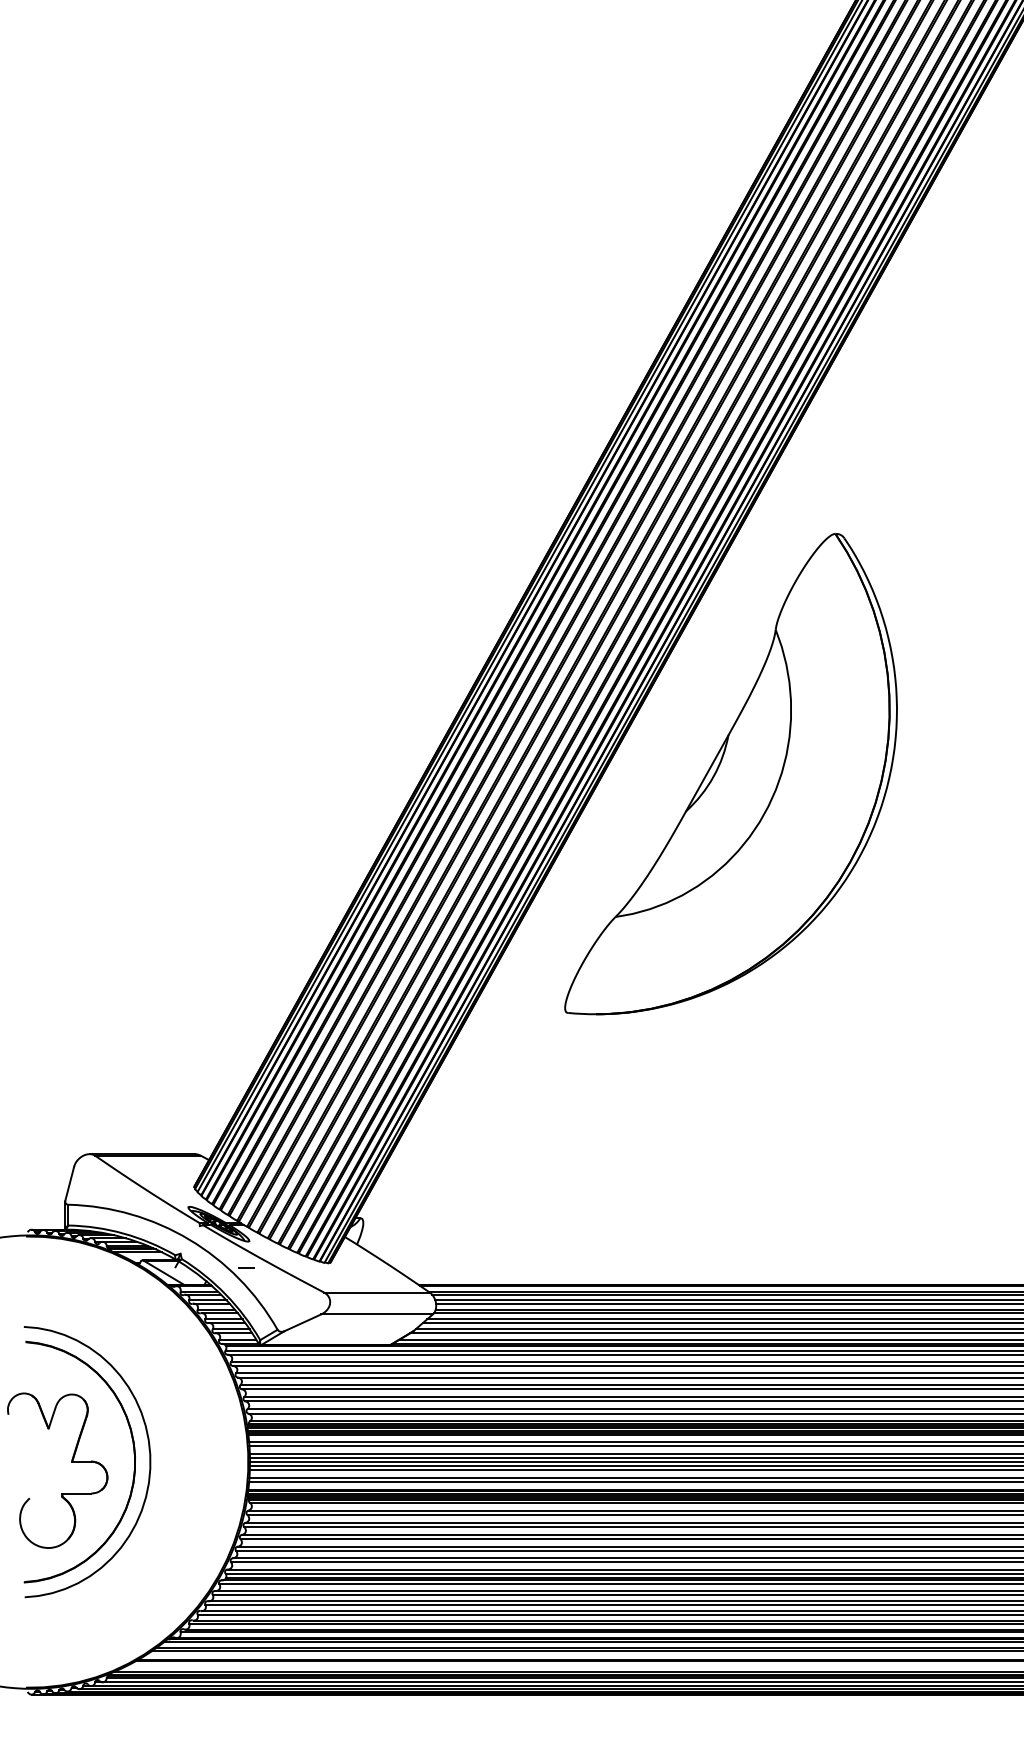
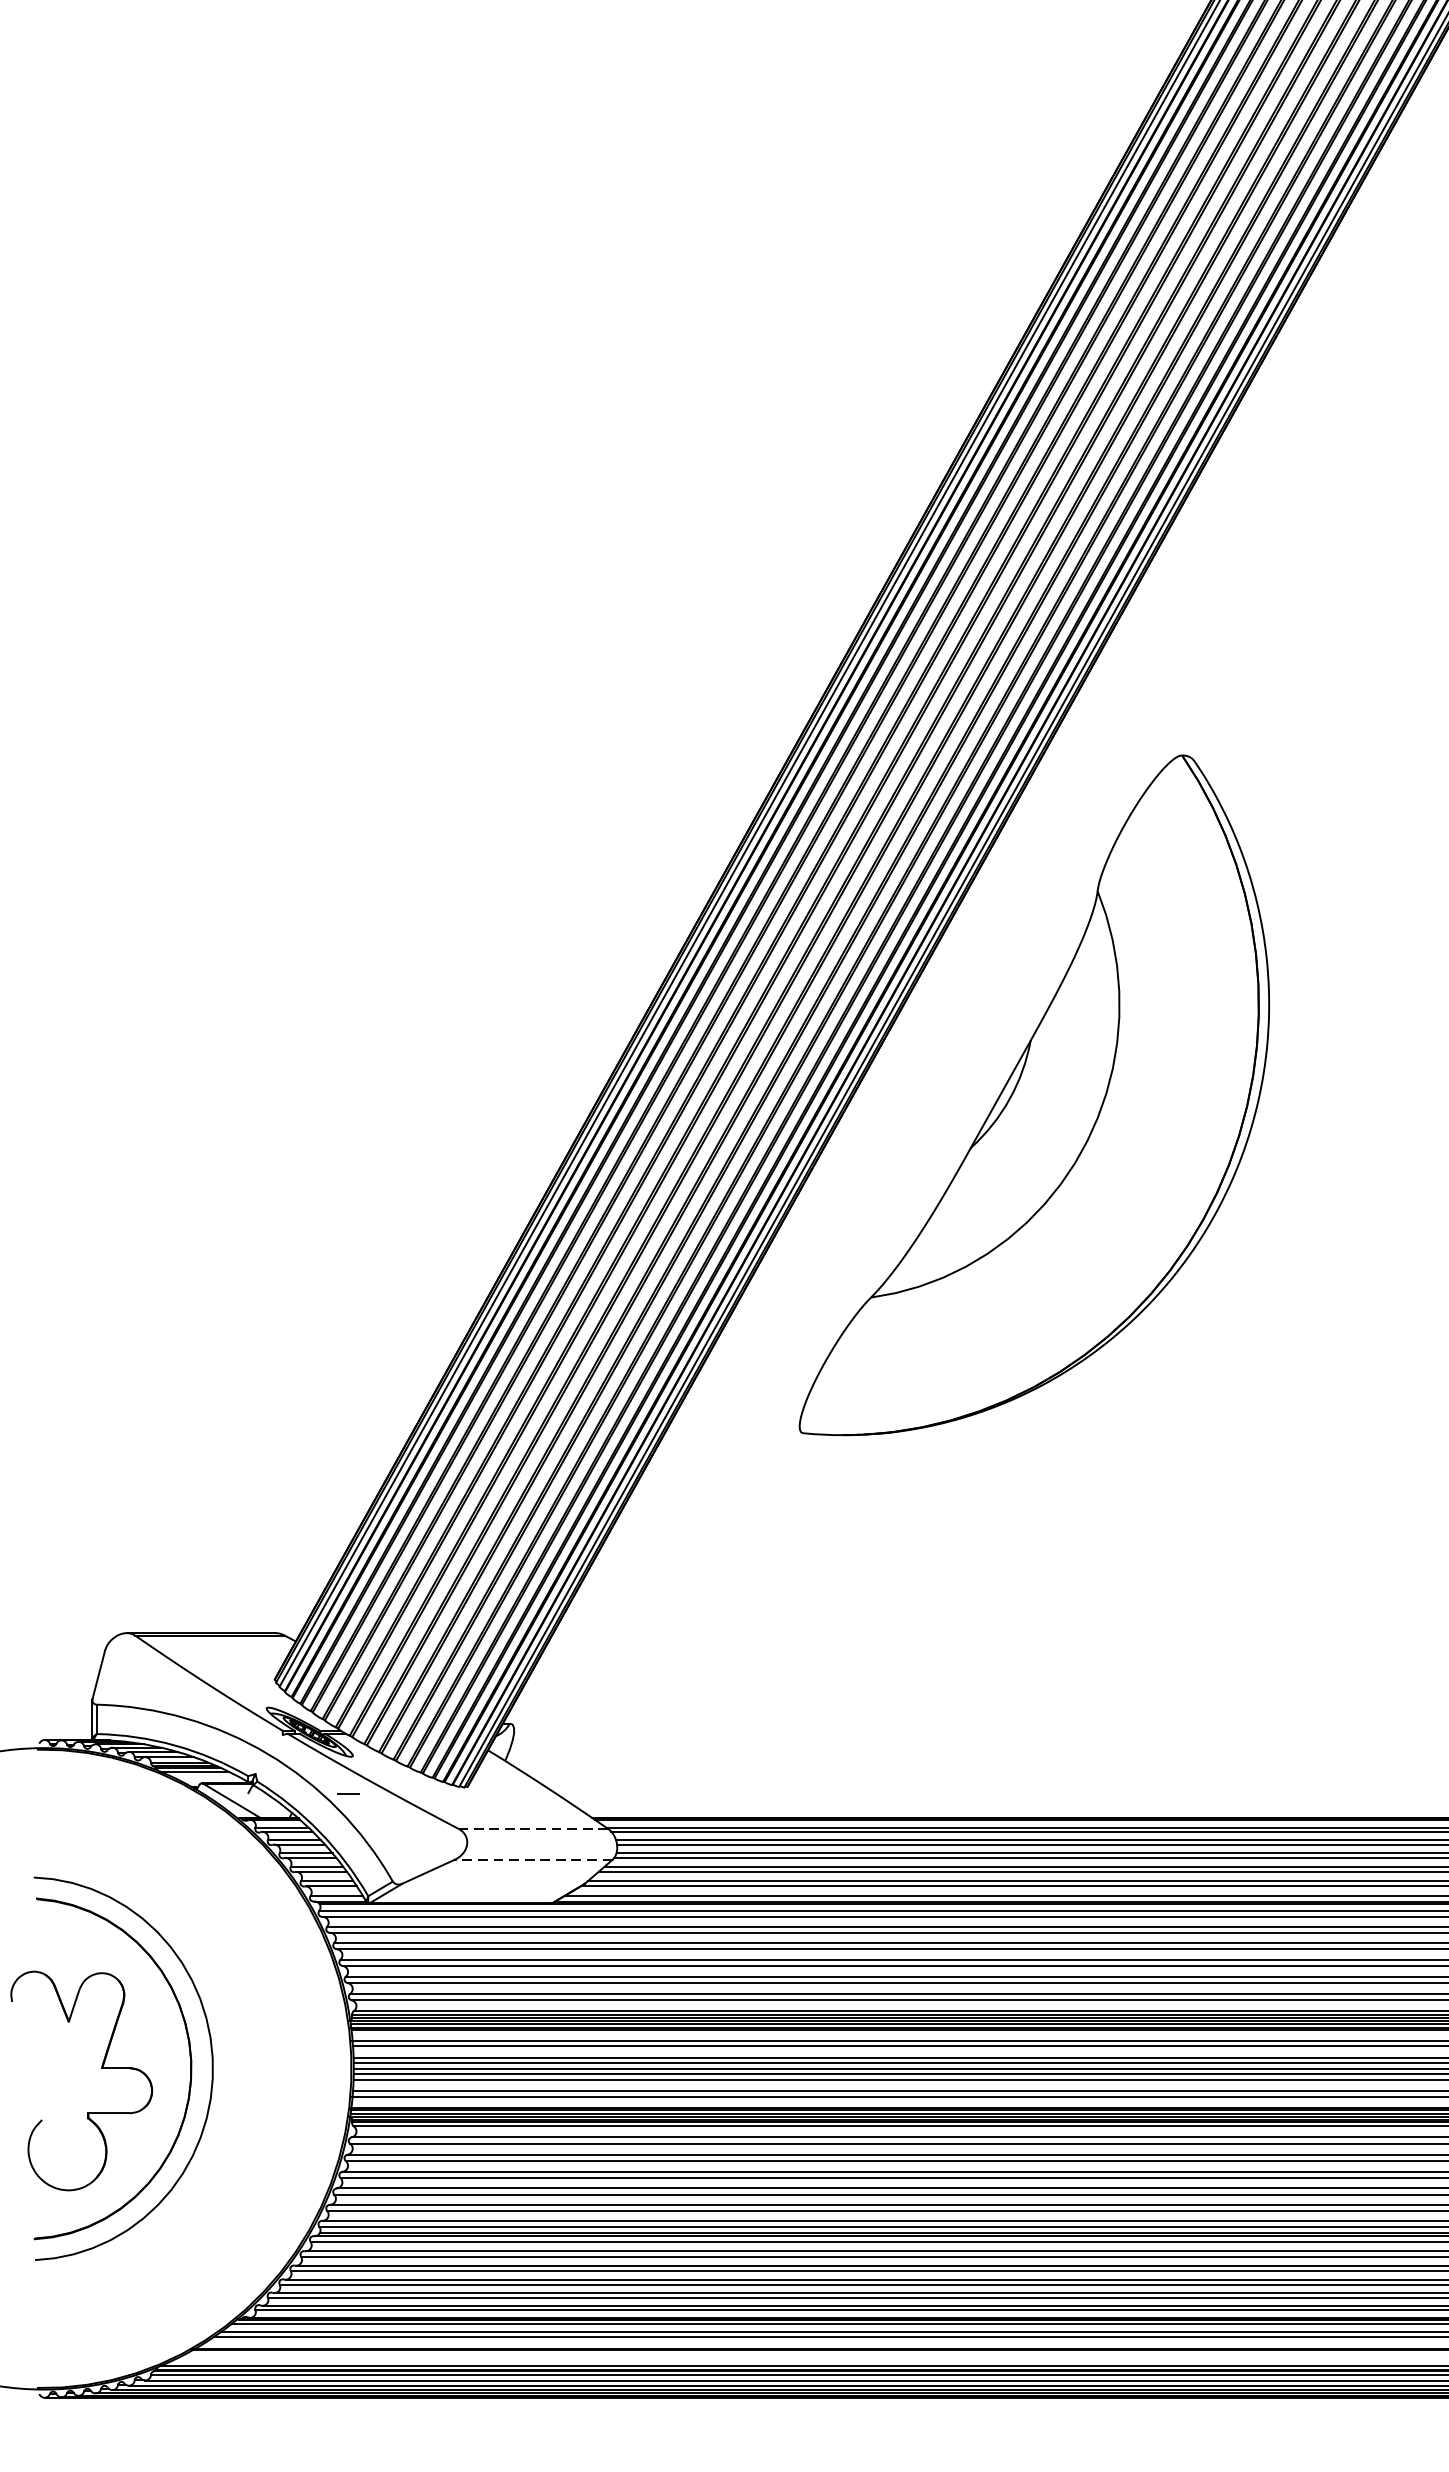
line: (376, 1292) -> (532, 1828), solid -> dashed
line: (376, 1314) -> (532, 1859), solid -> dashed

